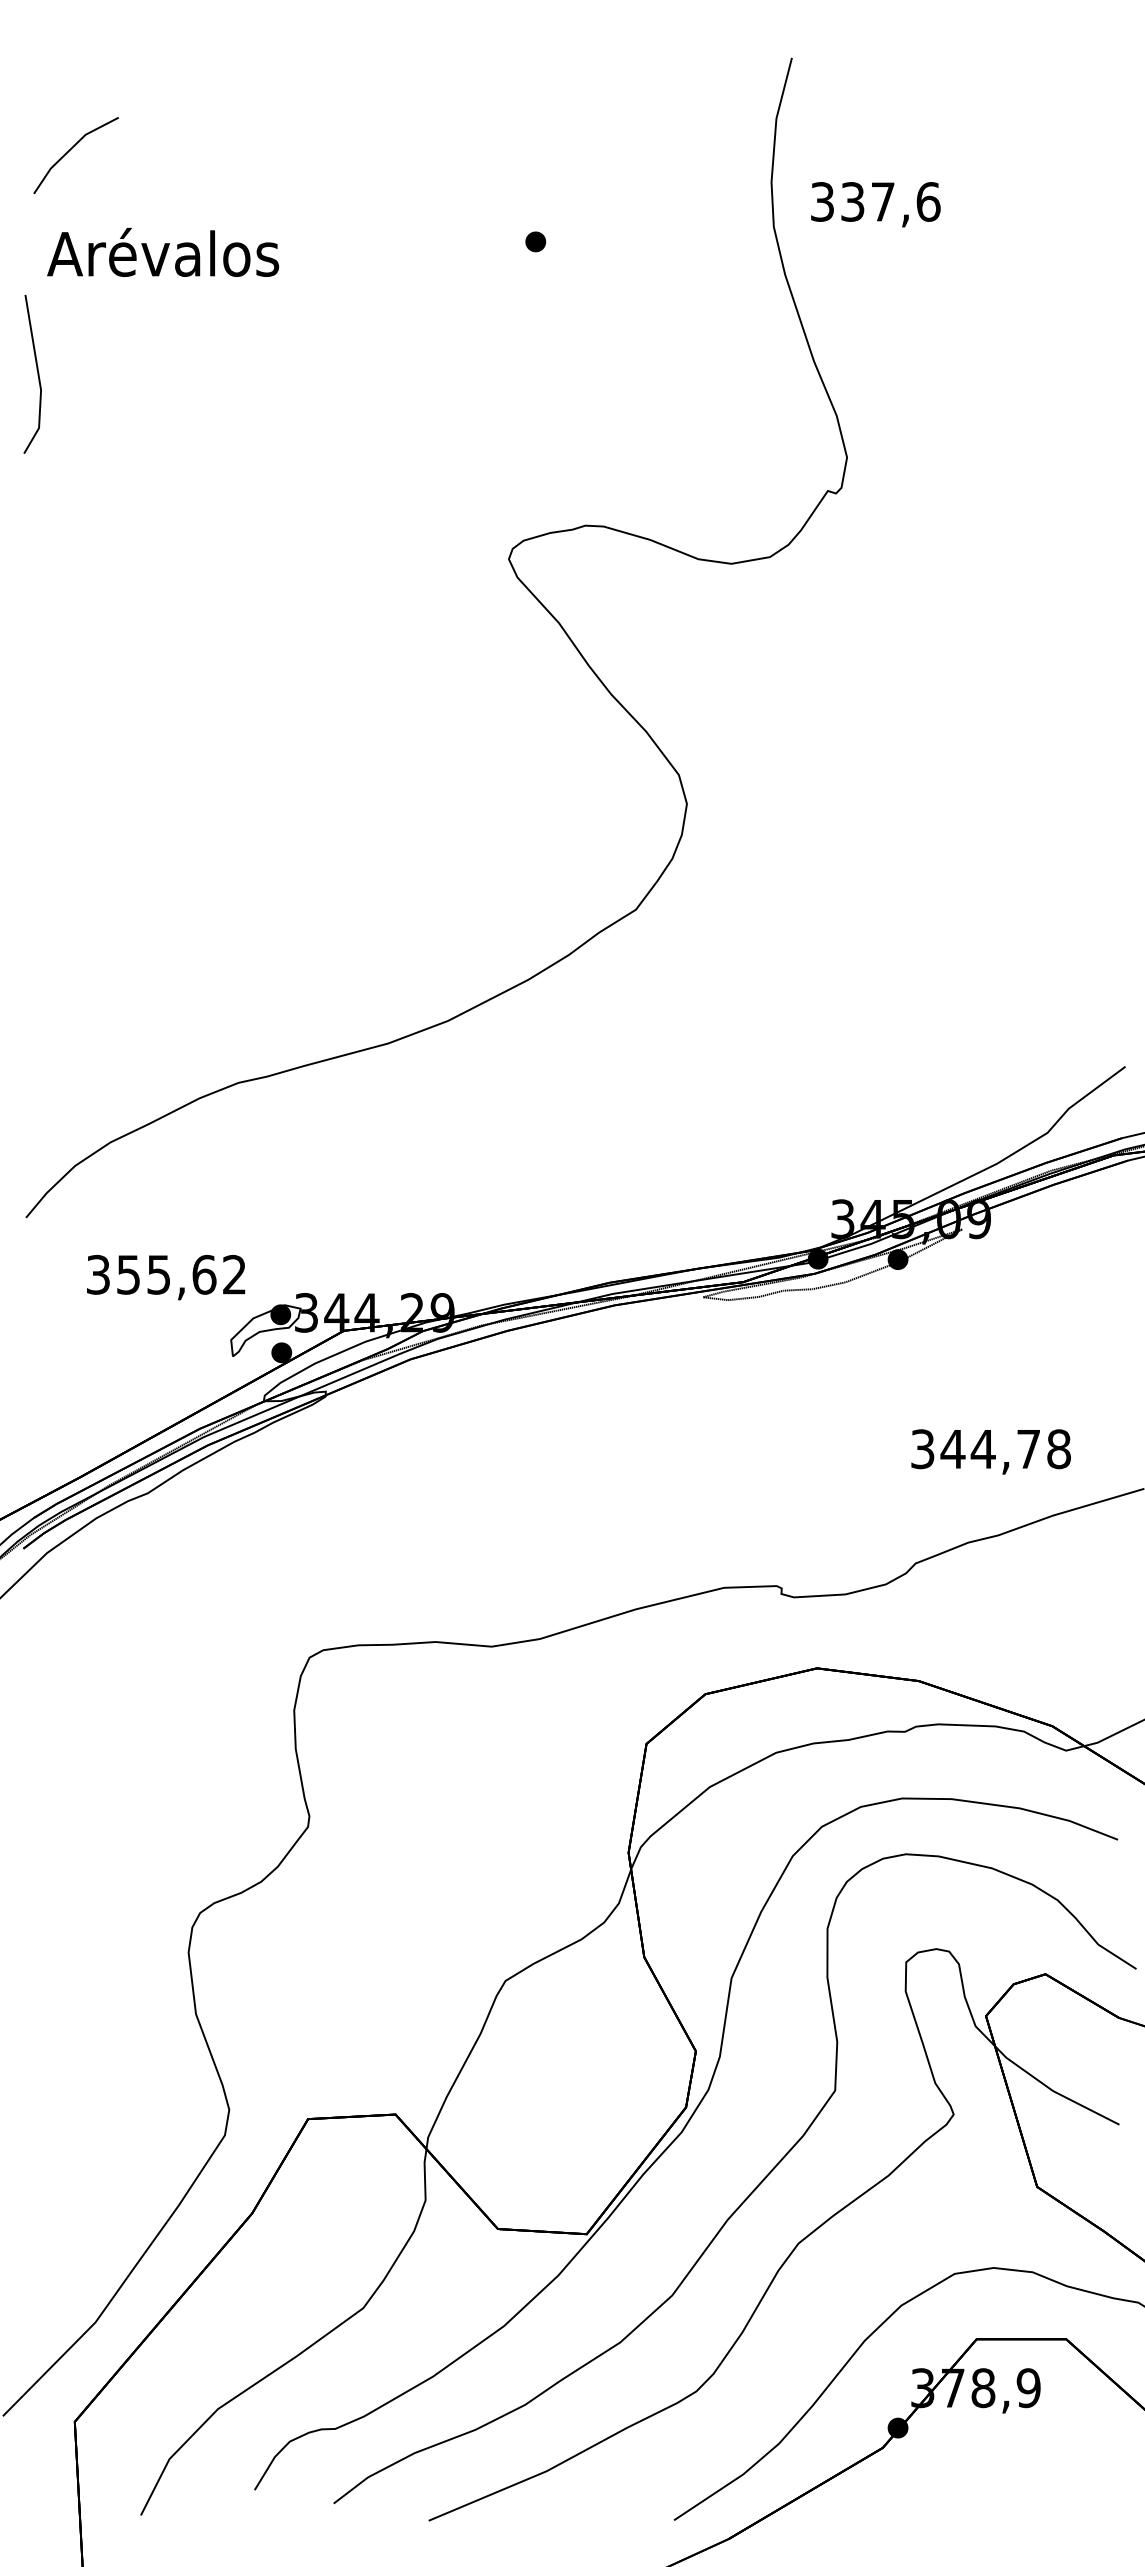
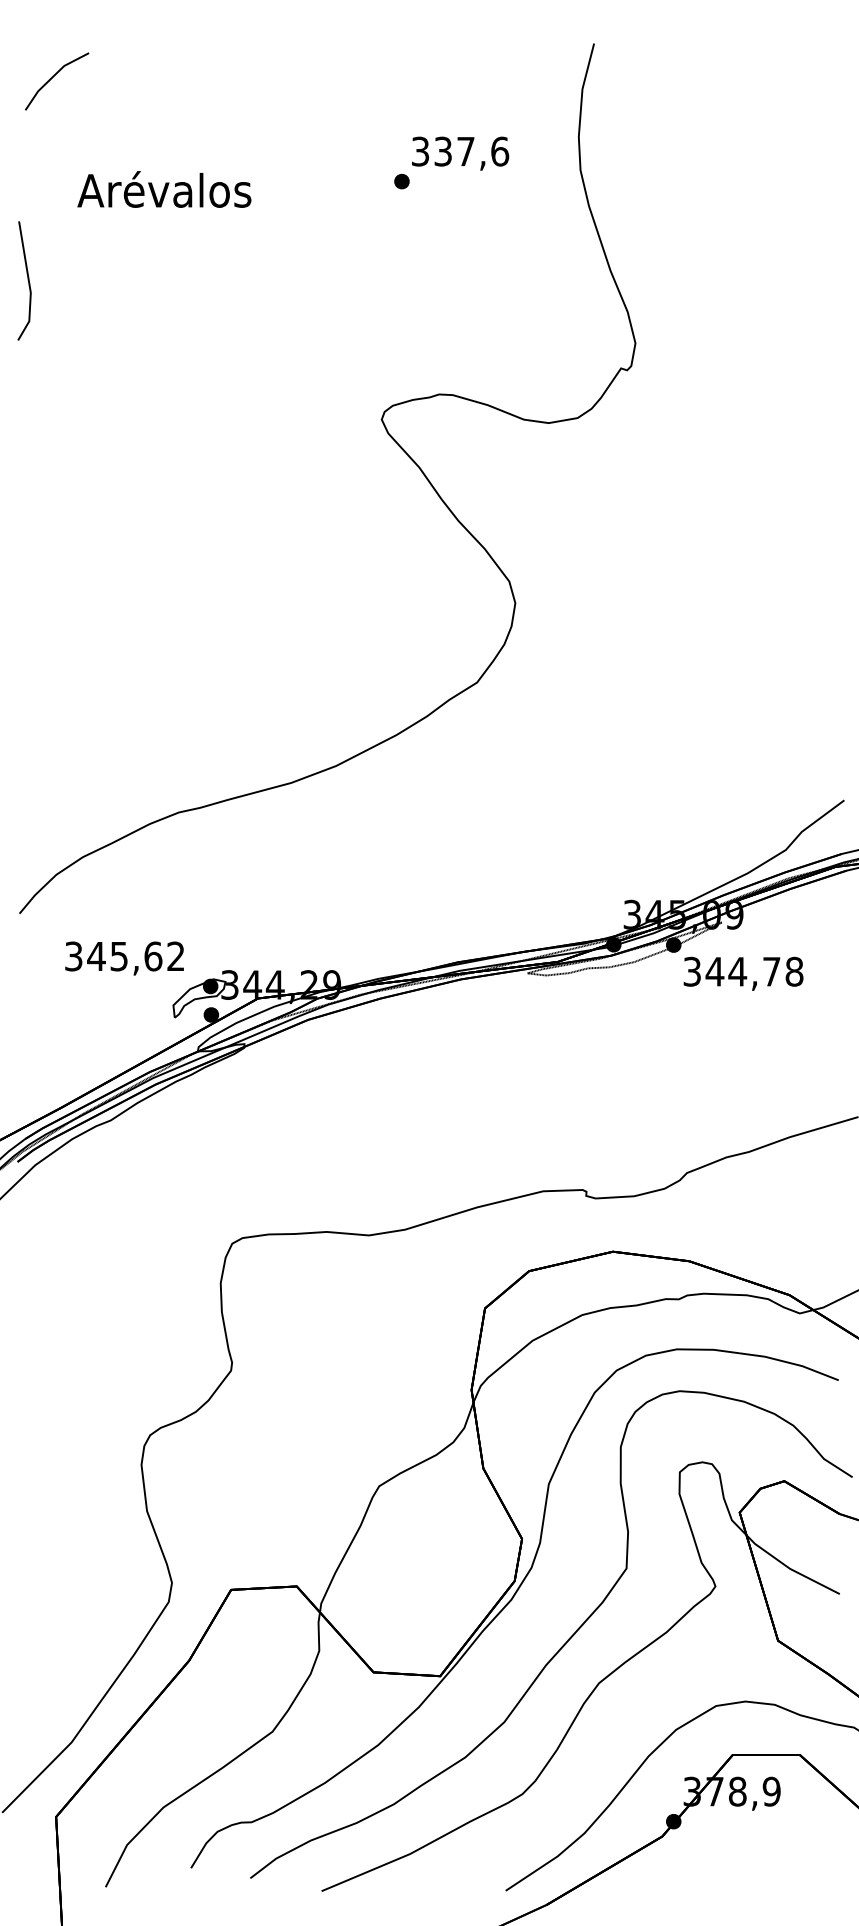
line: (70, 150) -> (52, 77), moved
text: (875, 204) -> (460, 153), moved
text: (163, 252) -> (164, 189), moved
text: (128, 1274) -> (96, 956), 355,62 -> 345,62
text: (990, 1451) -> (743, 973), moved

